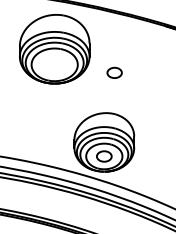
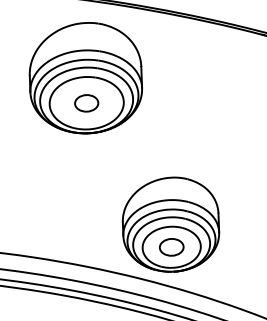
part: (114, 72) -> (86, 102), moved

